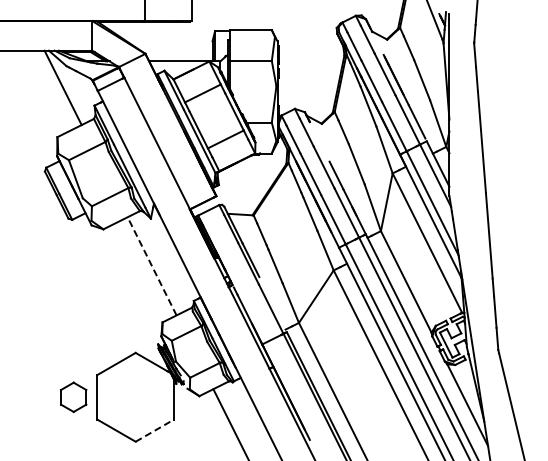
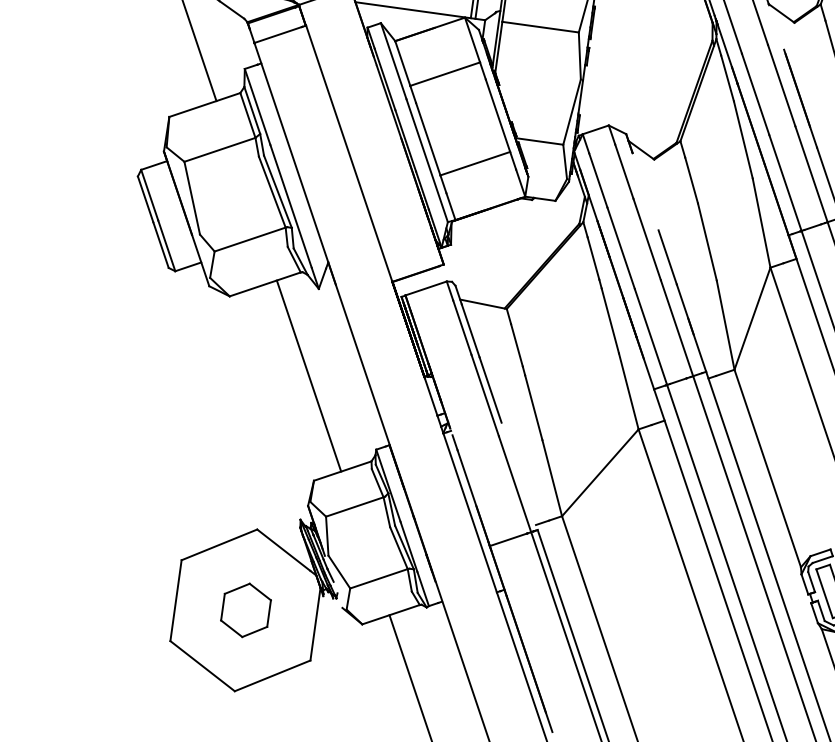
line: (152, 266) -> (309, 376), dashed -> solid
part: (73, 397) -> (245, 610), moved
line: (155, 430) -> (273, 675), dashed -> solid

